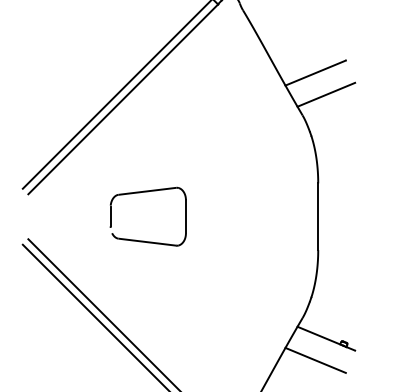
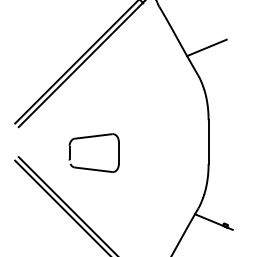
line: (325, 93) -> (213, 61), removed
part: (147, 192) -> (93, 137), moved
line: (315, 360) -> (206, 236), removed

